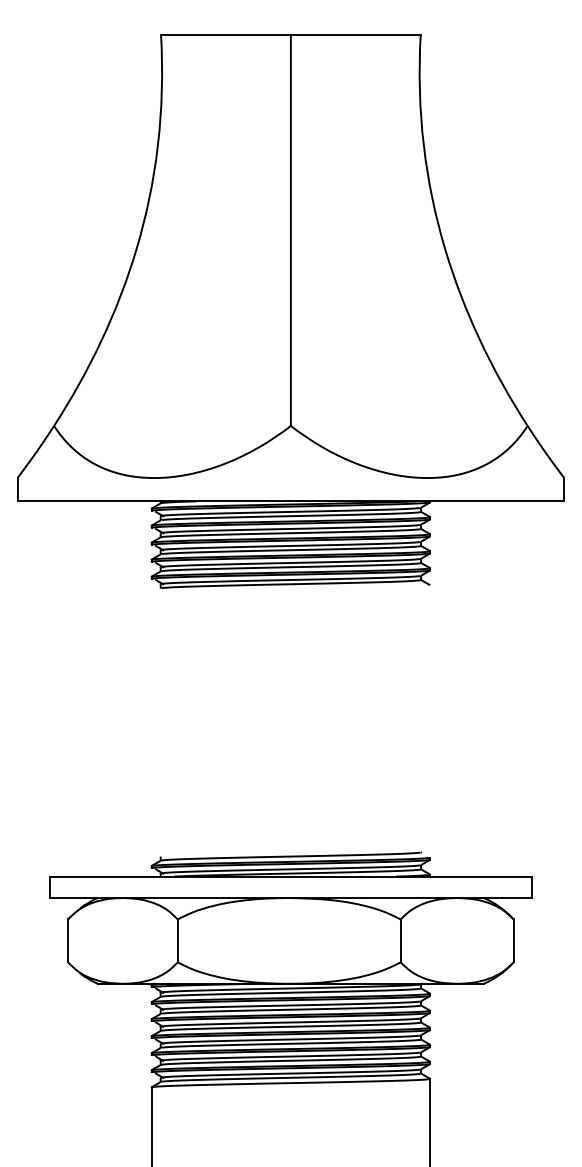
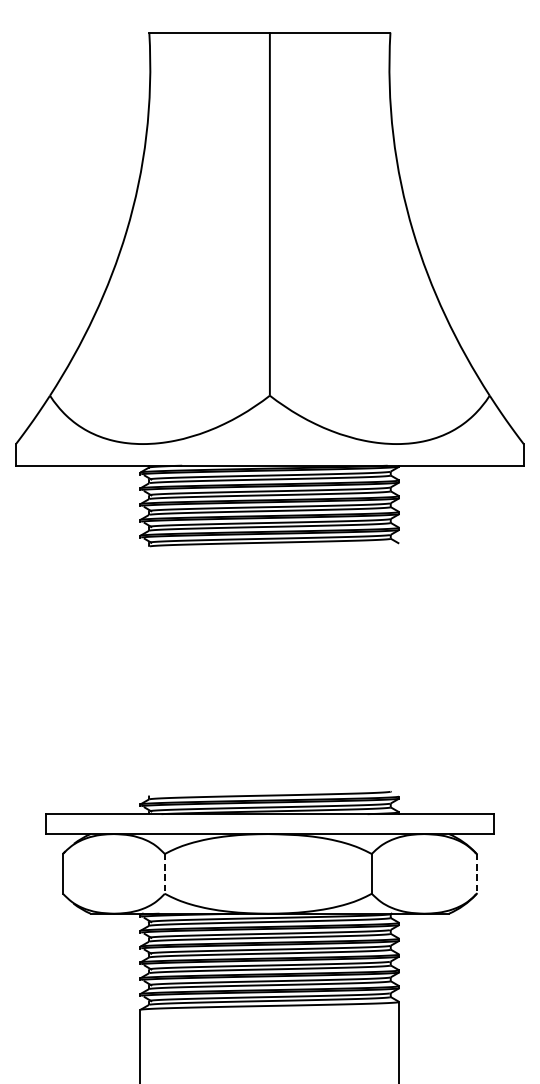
line: (177, 941) -> (164, 874), solid -> dashed
line: (513, 941) -> (476, 874), solid -> dashed

